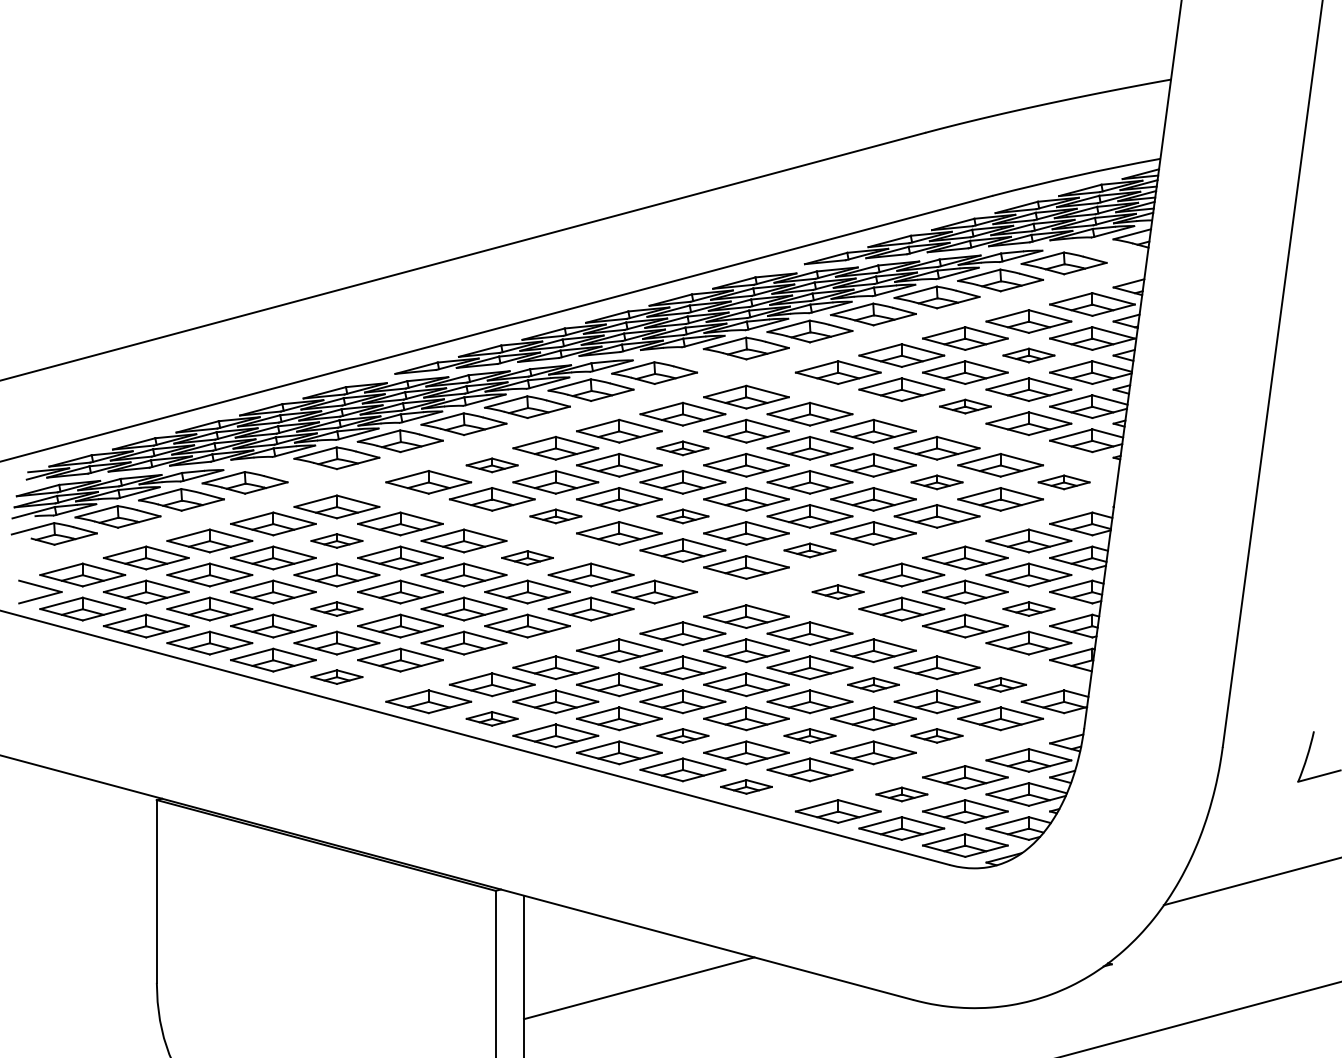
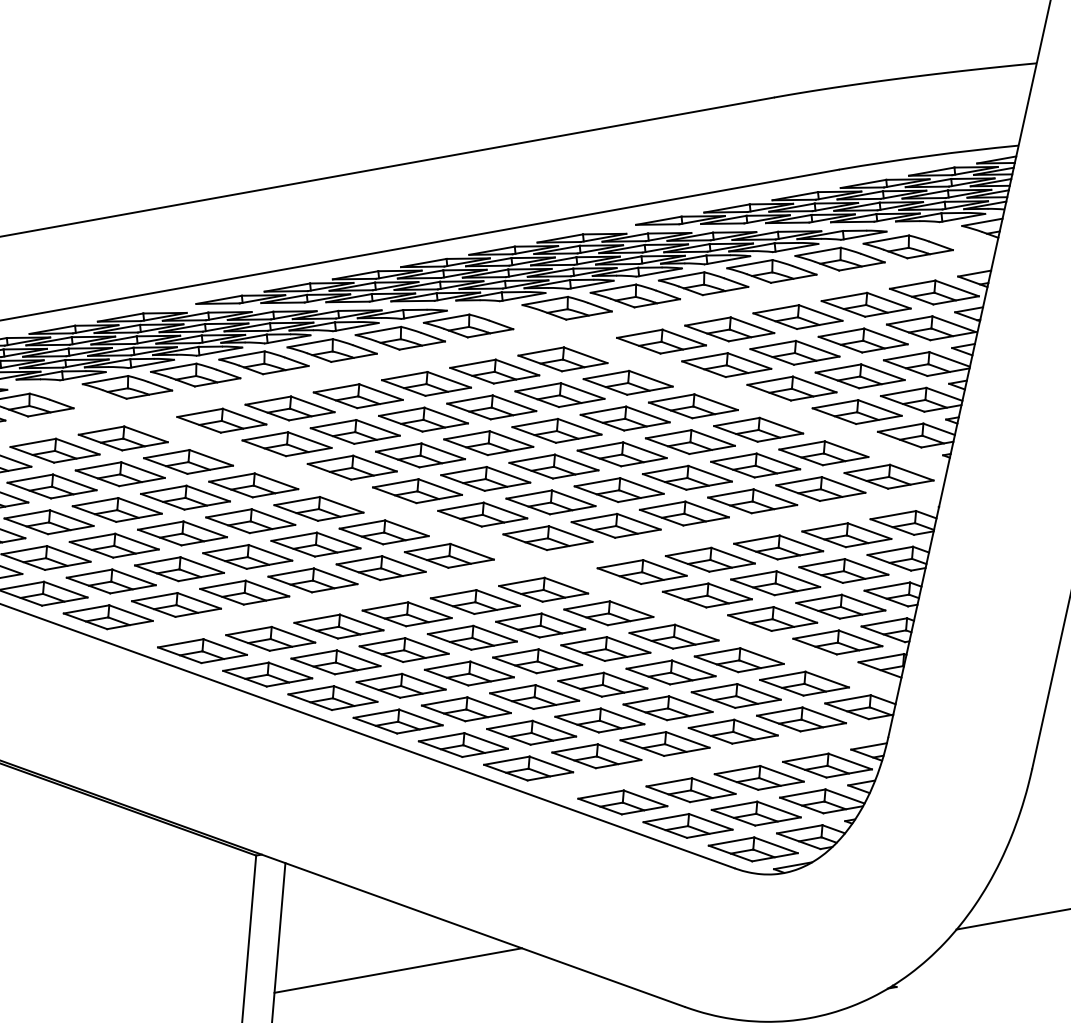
part: (1028, 355) -> (862, 340), size x1.67
part: (965, 406) -> (792, 388), size x1.67
part: (682, 448) -> (491, 407), size x1.67
part: (491, 465) -> (289, 408), size x1.67
part: (936, 482) -> (754, 465), size x1.67
part: (1063, 482) -> (888, 476), size x1.67
part: (555, 516) -> (351, 467), size x1.67
part: (682, 516) -> (485, 478), size x1.67
part: (336, 540) -> (119, 473), size x1.67
part: (809, 550) -> (615, 525), size x1.67
part: (527, 557) -> (318, 508), size x1.67
part: (837, 591) -> (641, 571), size x1.67
part: (336, 608) -> (113, 545), size x1.67
part: (1028, 608) -> (840, 606), size x1.67
part: (336, 676) -> (107, 616), size x1.67
part: (873, 684) -> (671, 672), size x1.67
part: (1000, 684) -> (804, 683), size x1.67
part: (491, 718) -> (266, 674), size x1.67
part: (682, 735) -> (465, 708), size x1.67
part: (809, 735) -> (599, 720), size x1.67
part: (936, 735) -> (732, 731), size x1.67
part: (746, 786) -> (528, 768), size x1.67
part: (901, 794) -> (690, 790), size x1.67

